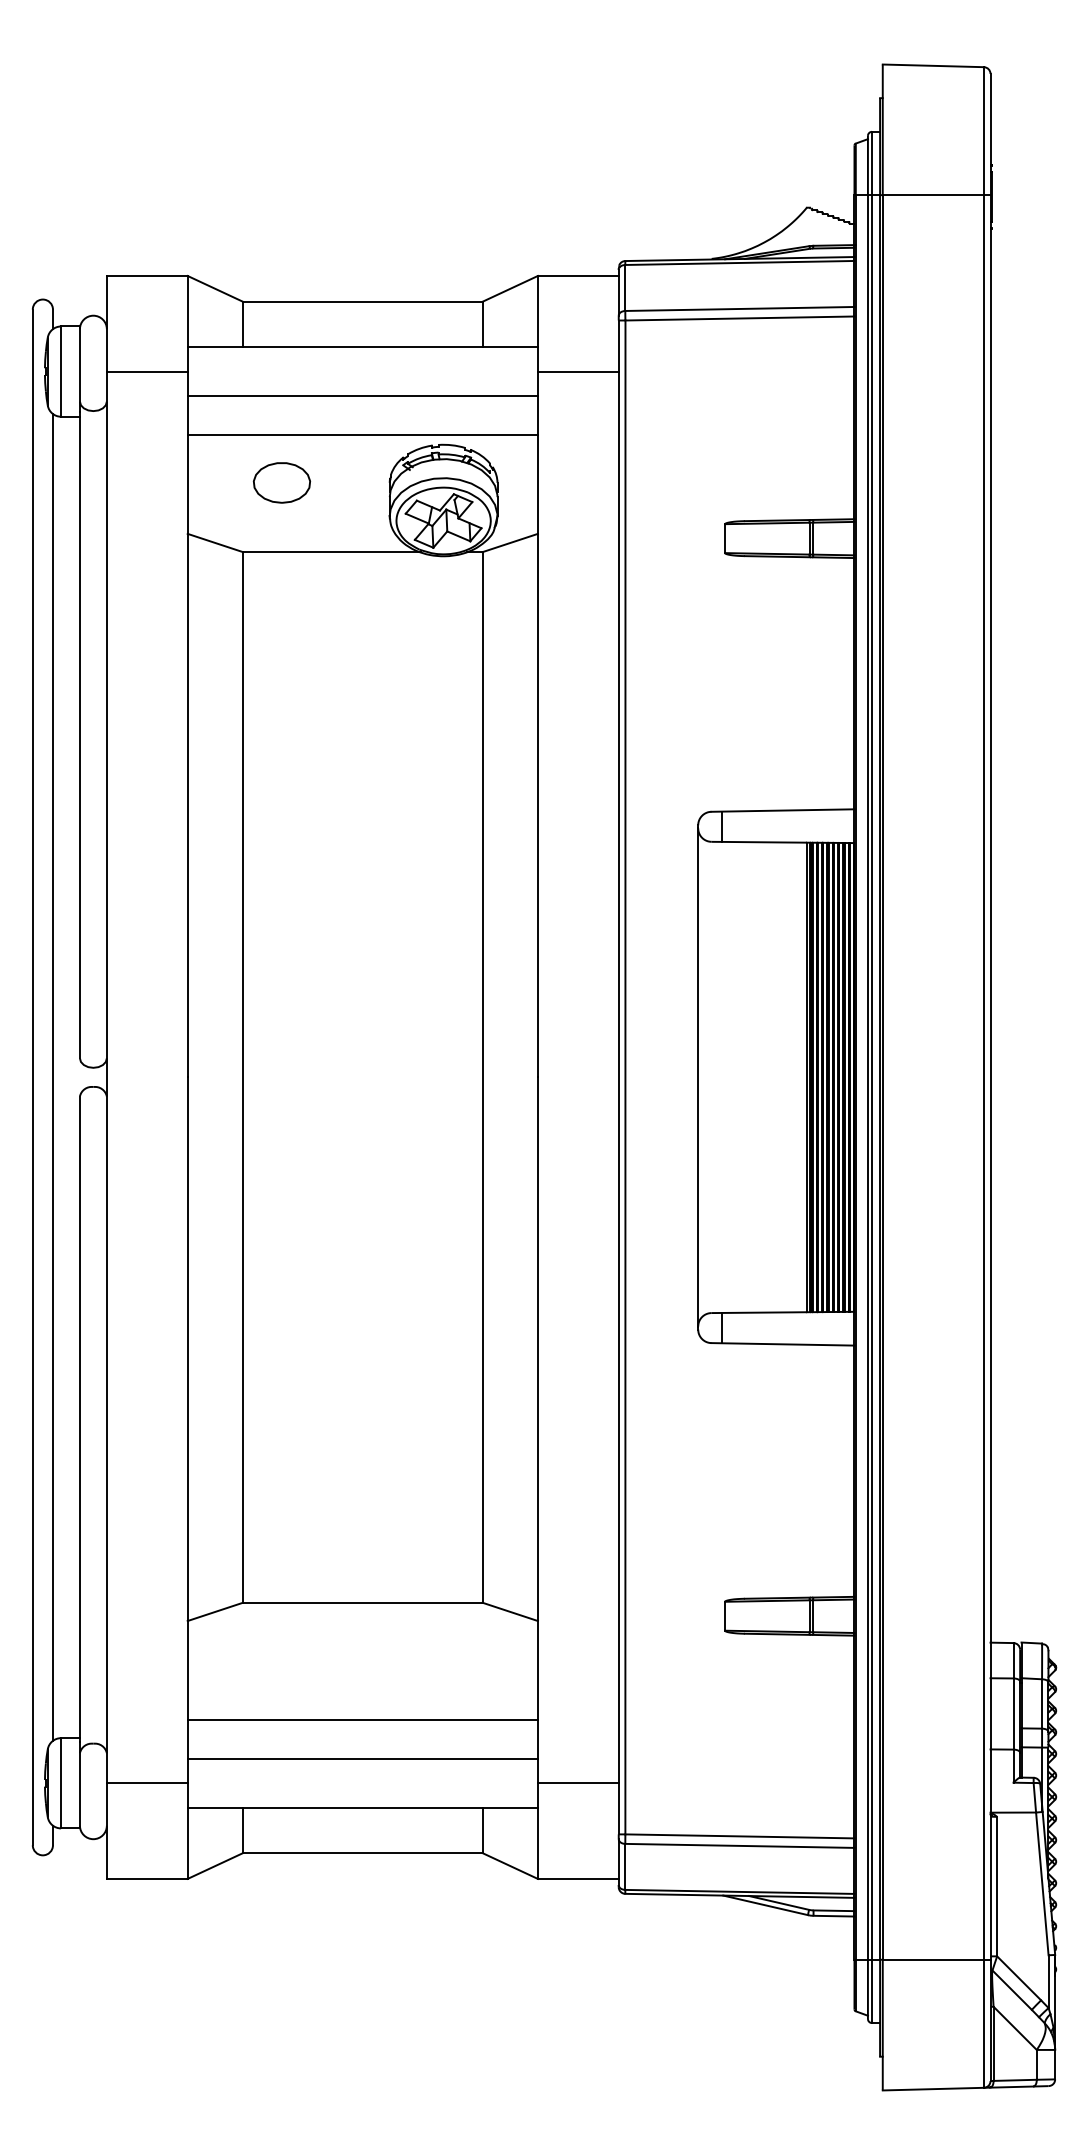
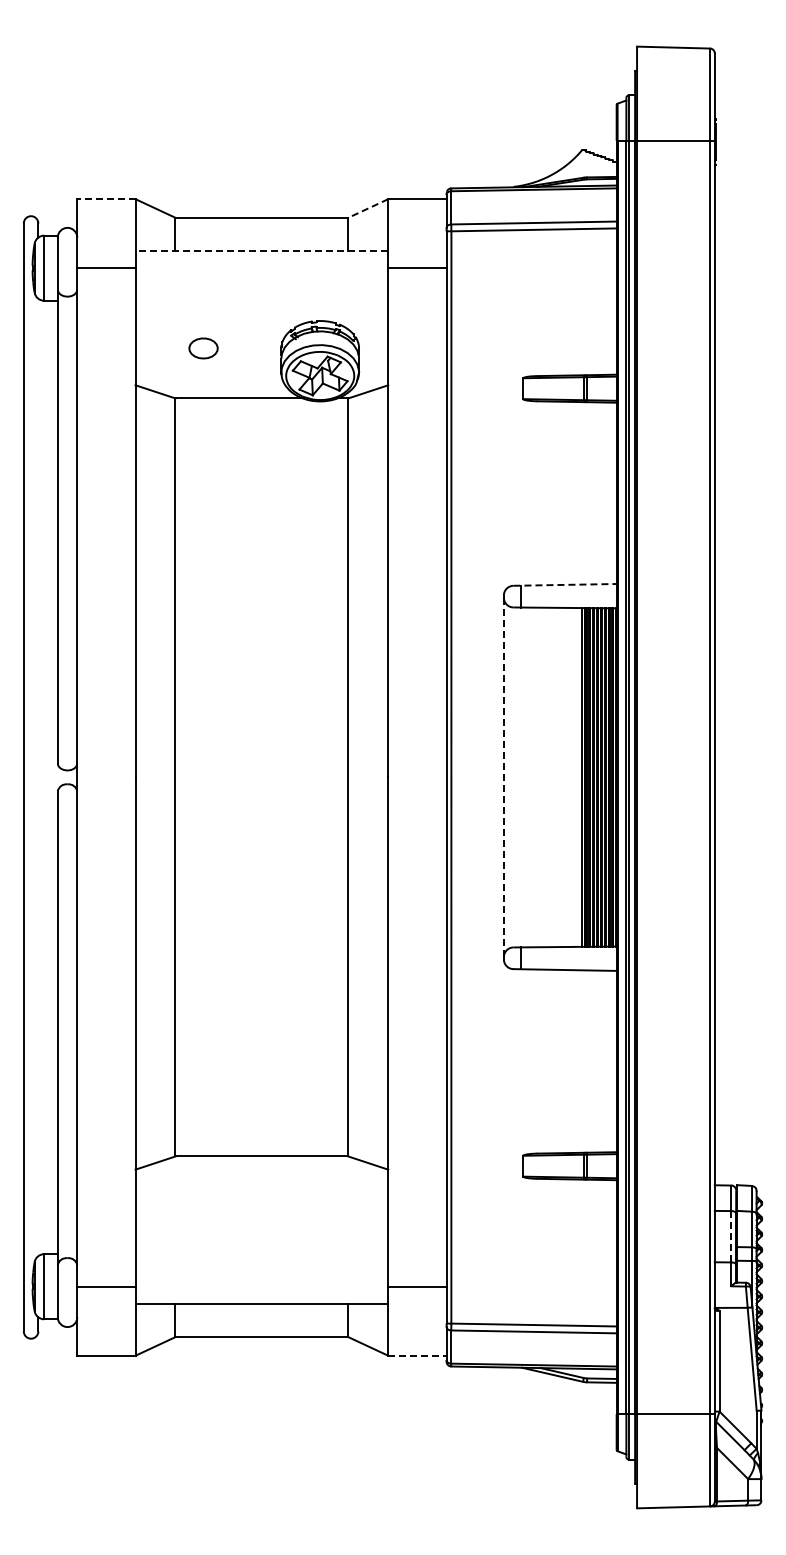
line: (146, 276) -> (105, 199), solid -> dashed
line: (509, 288) -> (367, 208), solid -> dashed
line: (362, 347) -> (261, 250), solid -> dashed
line: (362, 395) -> (261, 285), removed
line: (362, 435) -> (261, 314), removed
part: (281, 482) -> (203, 348), size x0.7
line: (783, 810) -> (565, 584), solid -> dashed
line: (53, 1077) -> (38, 777), removed
line: (697, 1077) -> (503, 777), solid -> dashed
line: (1013, 1713) -> (731, 1236), solid -> dashed
line: (362, 1719) -> (261, 1240), removed
line: (362, 1759) -> (261, 1269), removed
line: (578, 1878) -> (417, 1355), solid -> dashed

